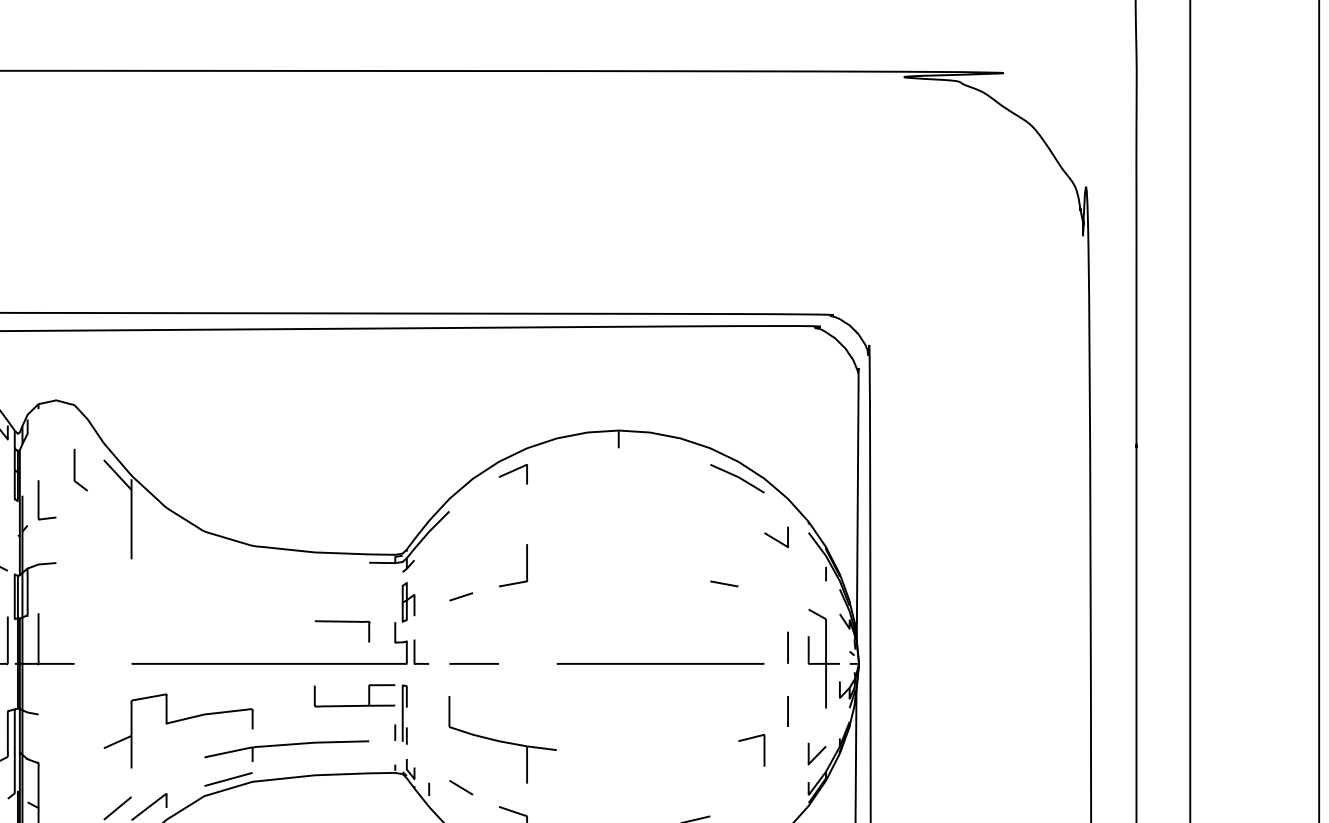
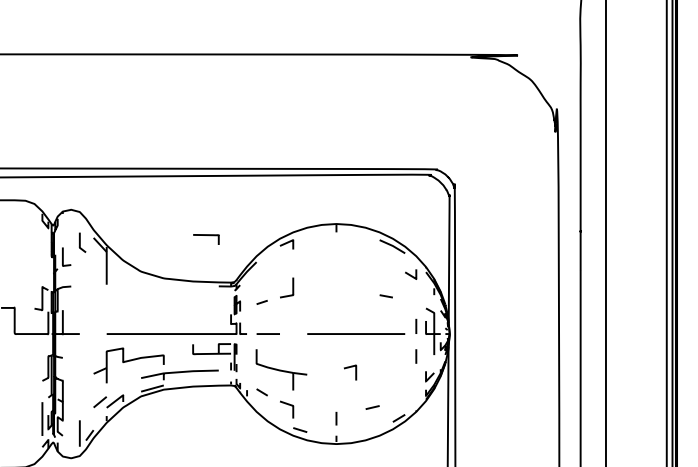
curve: (343, 622) -> (206, 235), moved
curve: (750, 741) -> (349, 368), moved

